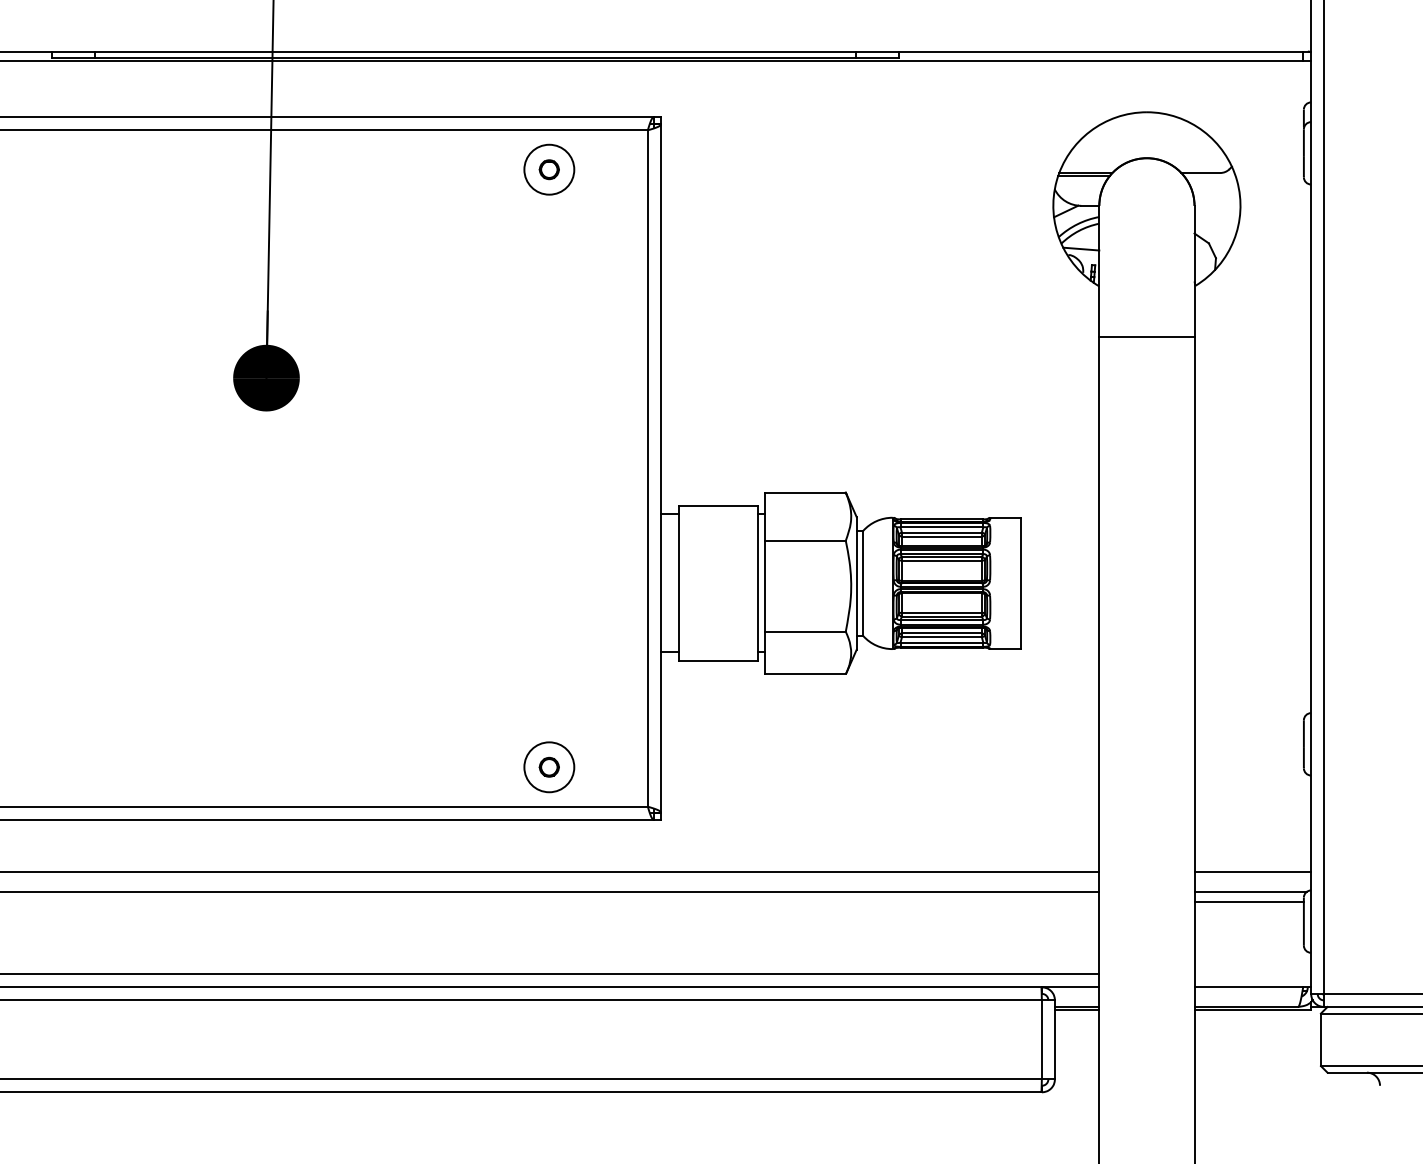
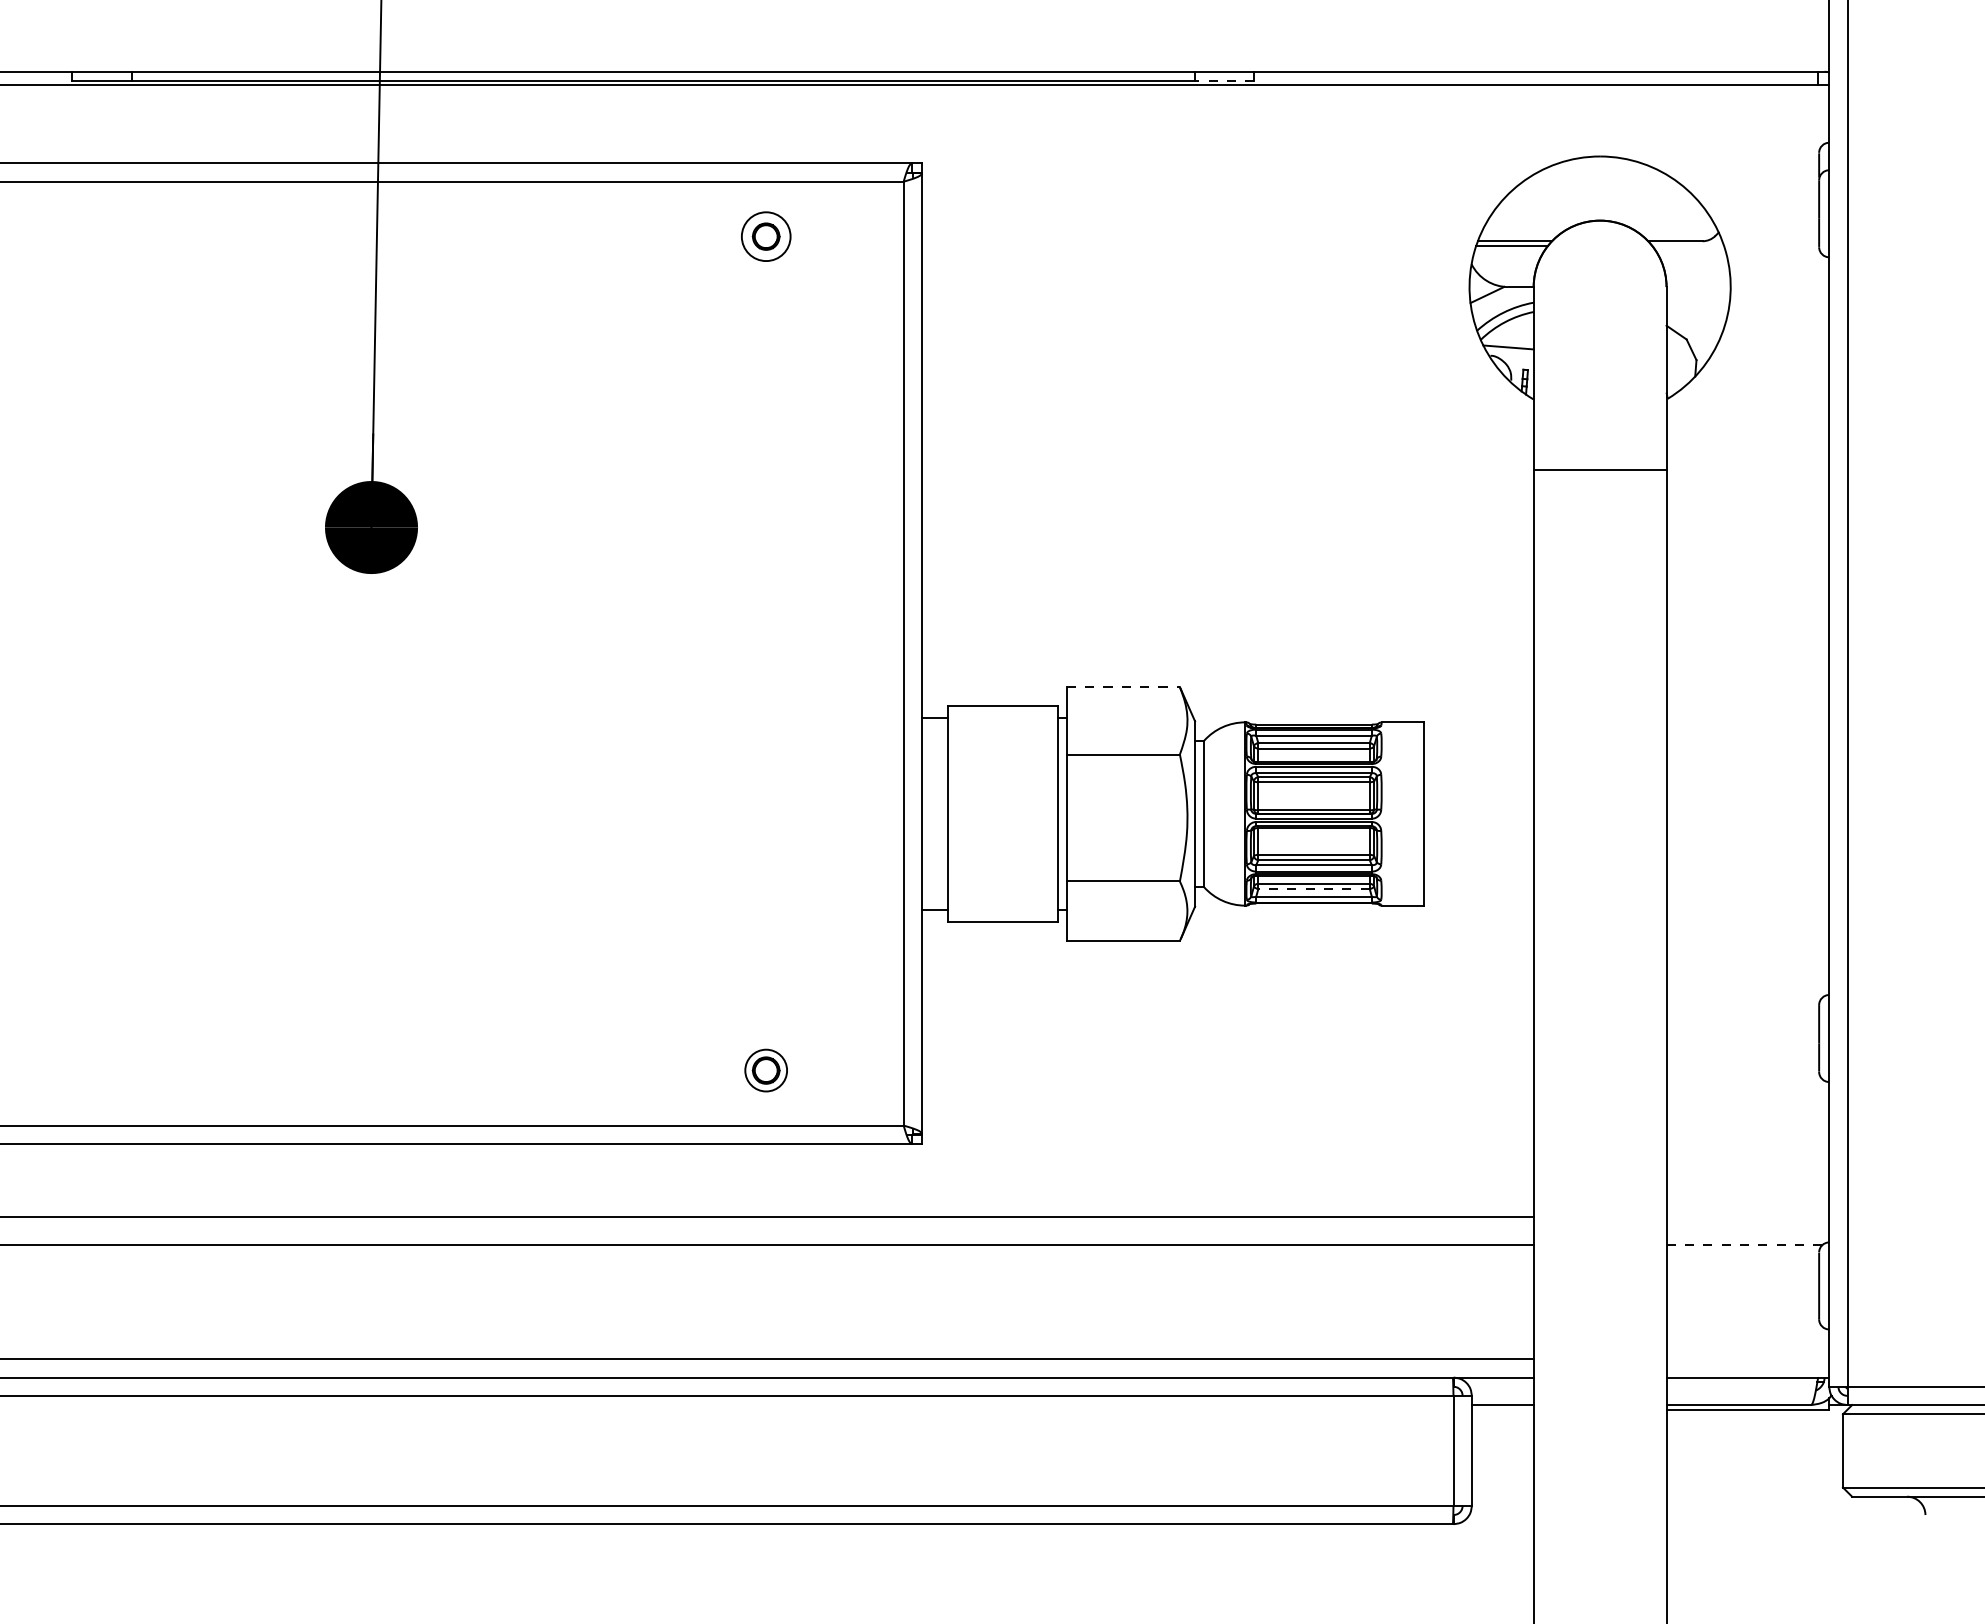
line: (877, 57) -> (1224, 80), solid -> dashed
circle: (549, 169) -> (766, 236), size x0.7
line: (805, 492) -> (1123, 687), solid -> dashed
line: (942, 637) -> (1314, 889), solid -> dashed
circle: (549, 767) -> (766, 1070), size x0.6
line: (1252, 872) -> (1747, 1217), removed
line: (1251, 891) -> (1745, 1244), solid -> dashed
line: (1248, 901) -> (1742, 1258), removed
line: (1076, 1010) -> (1502, 1409), removed

